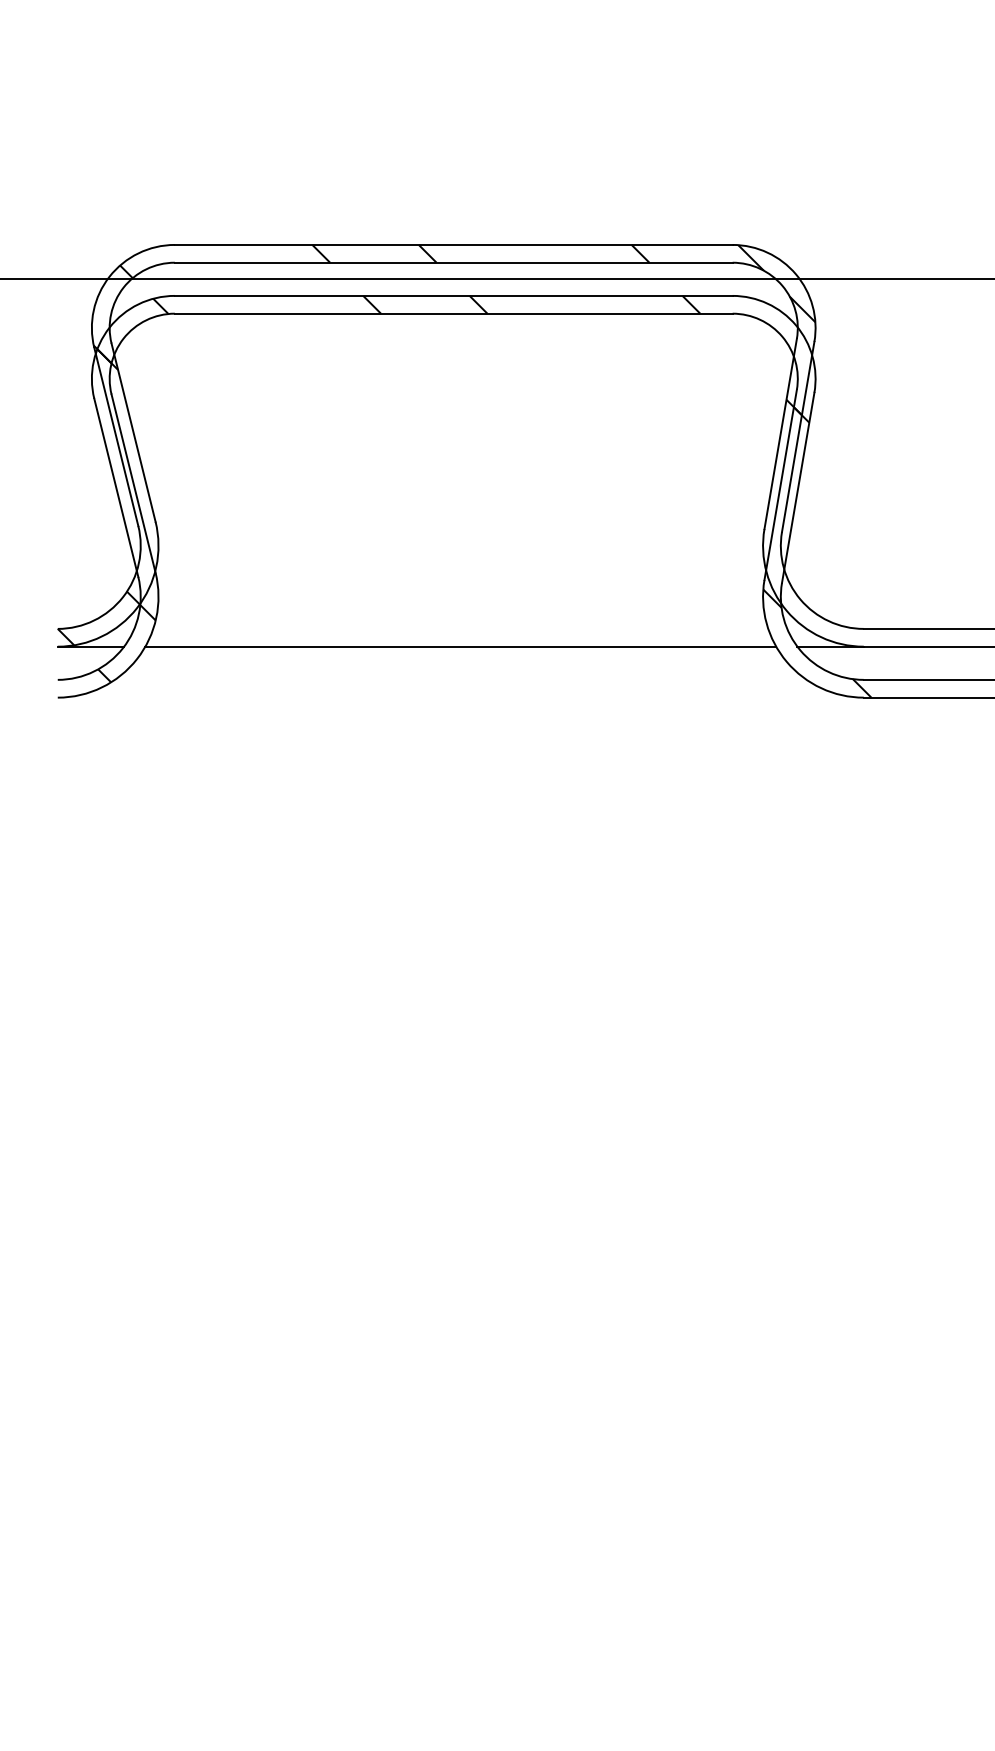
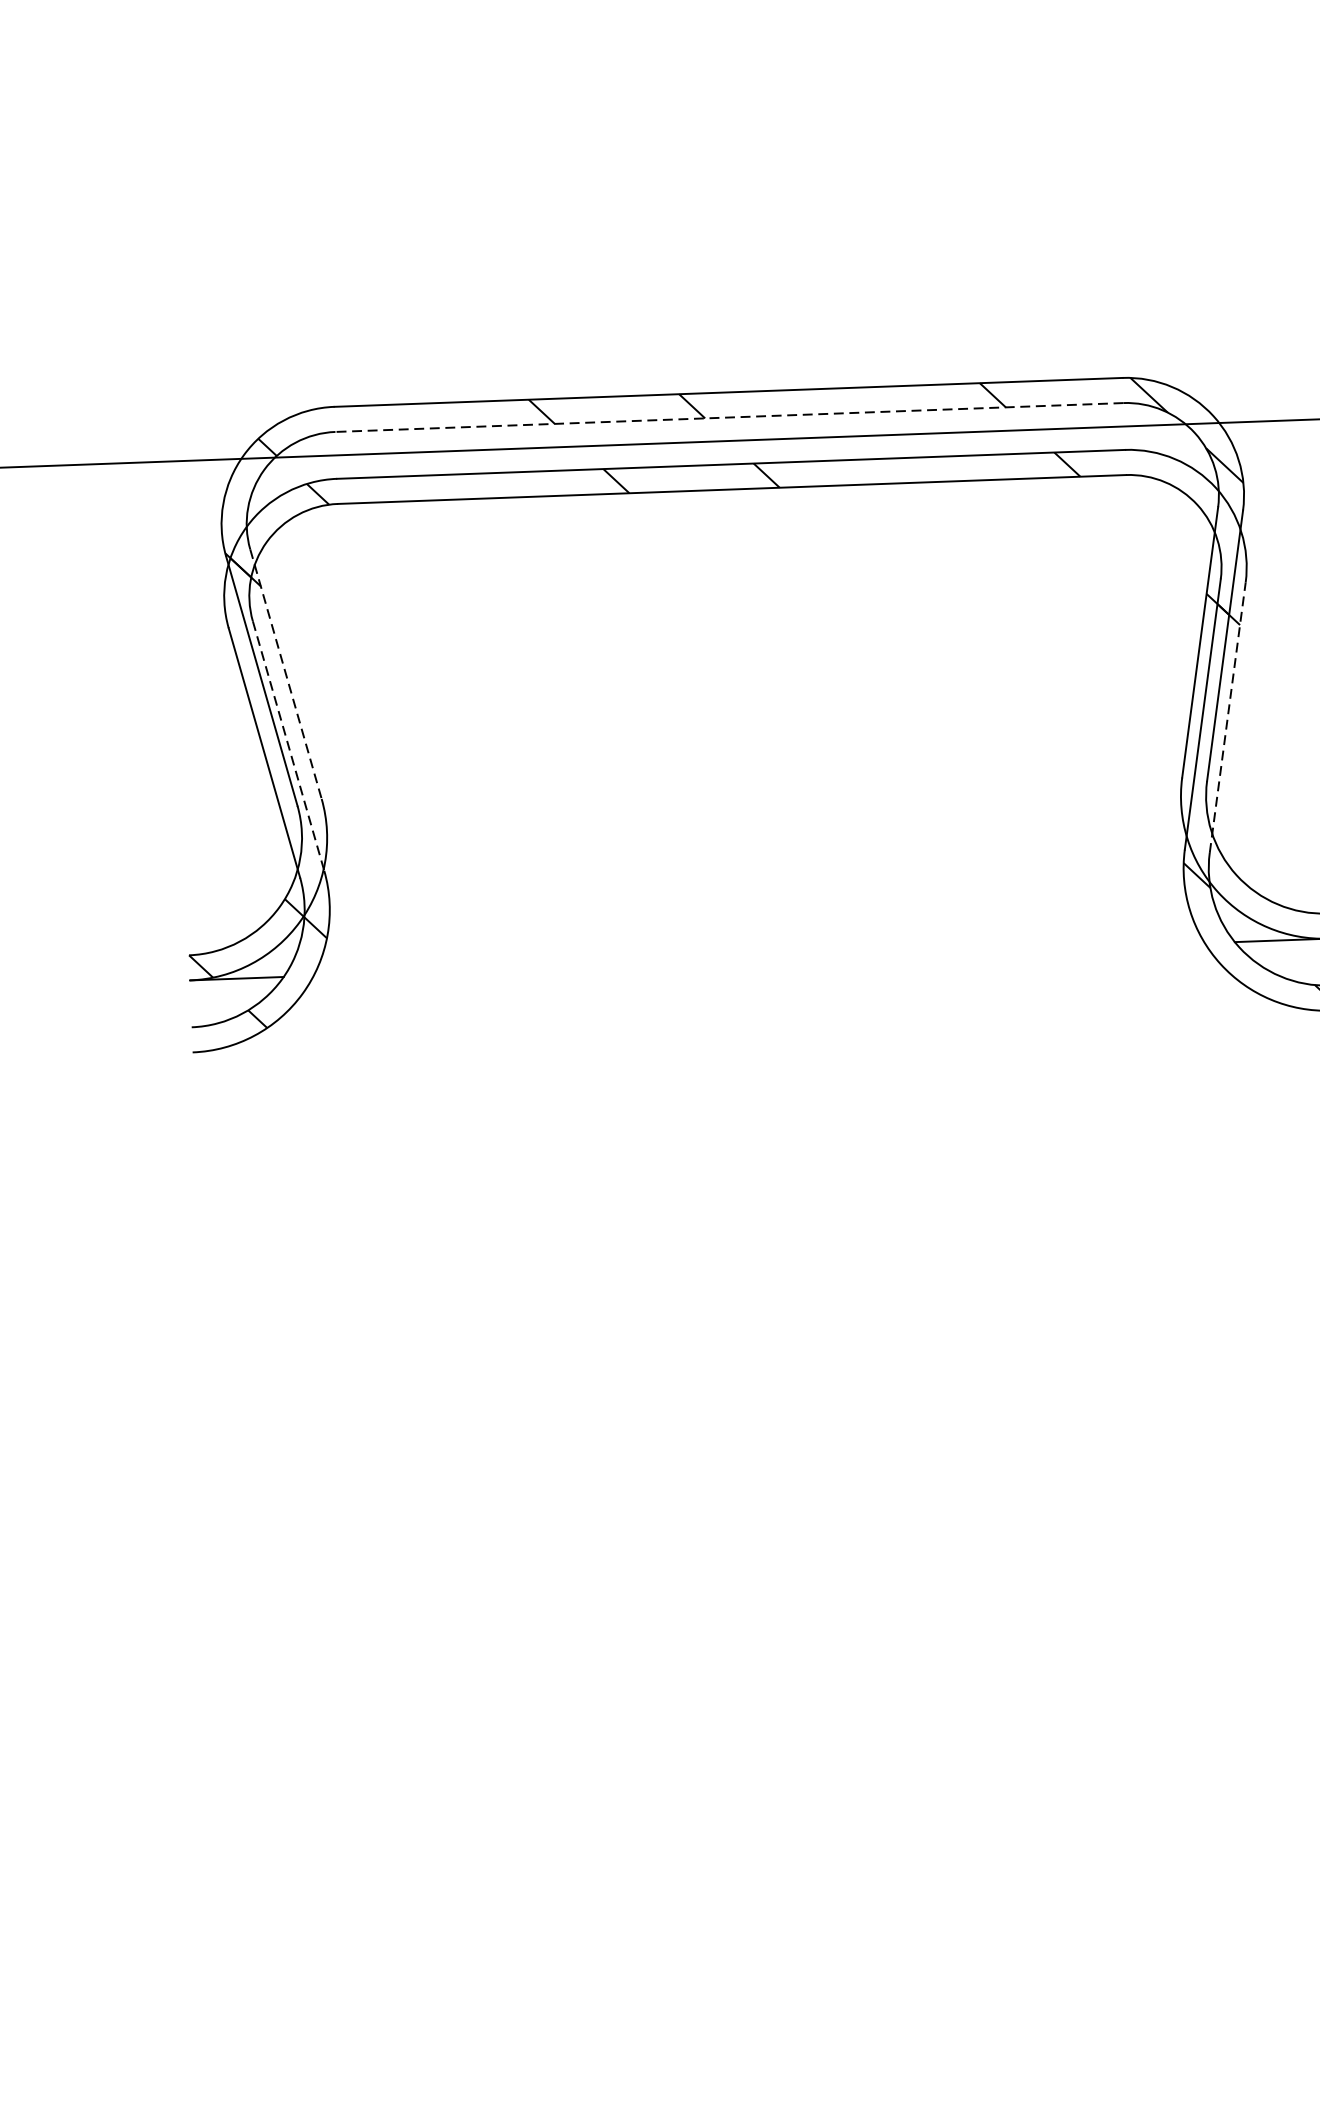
line: (453, 262) -> (729, 417), solid -> dashed
line: (133, 432) -> (285, 673), solid -> dashed
line: (133, 483) -> (288, 745), solid -> dashed
line: (798, 487) -> (1228, 717), solid -> dashed
line: (460, 646) -> (758, 959), removed

